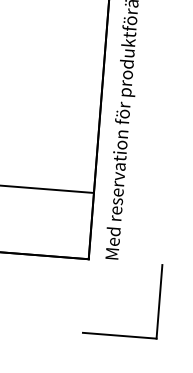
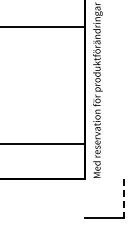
line: (158, 301) -> (123, 198), solid -> dashed

